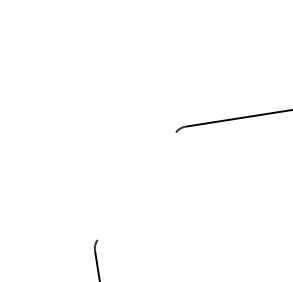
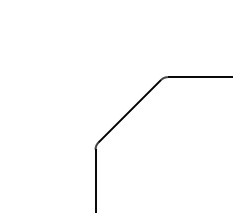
line: (136, 185) -> (129, 110), added

